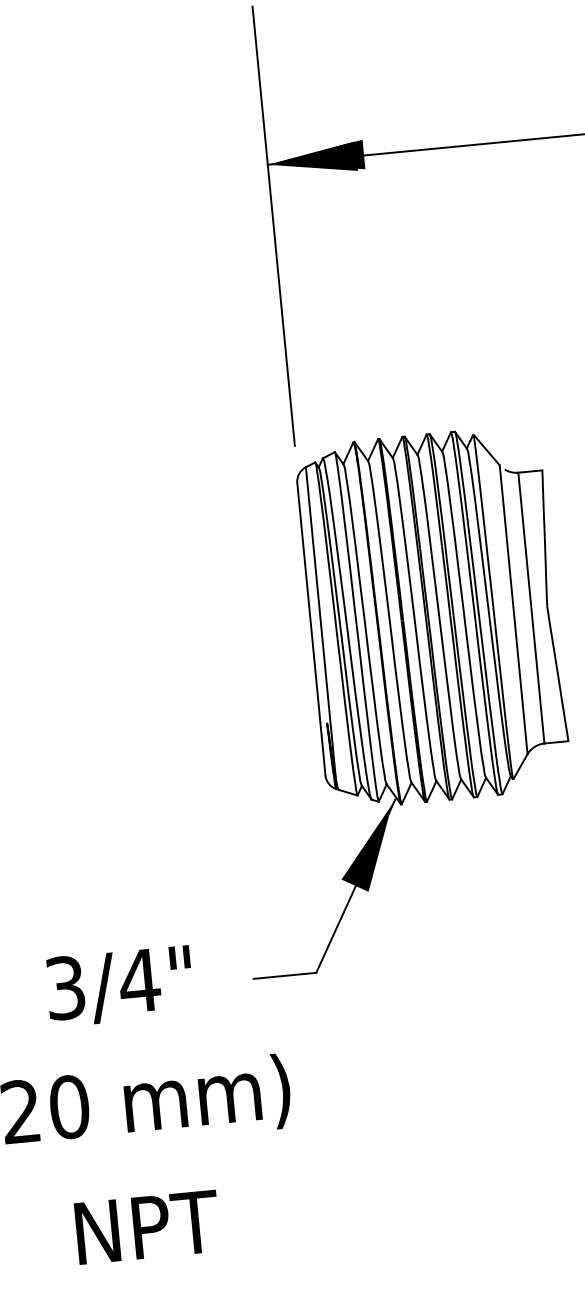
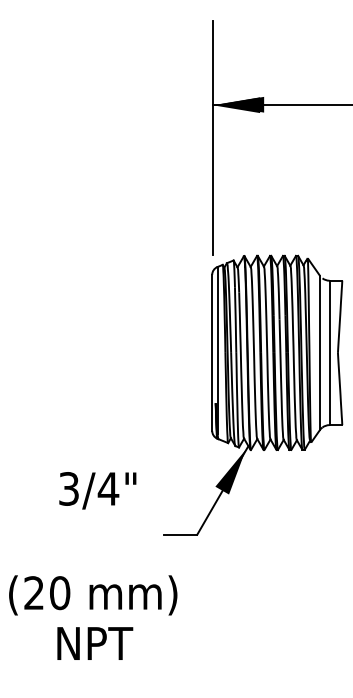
text: (119, 985) -> (97, 490), moved
text: (148, 1227) -> (95, 643), moved

